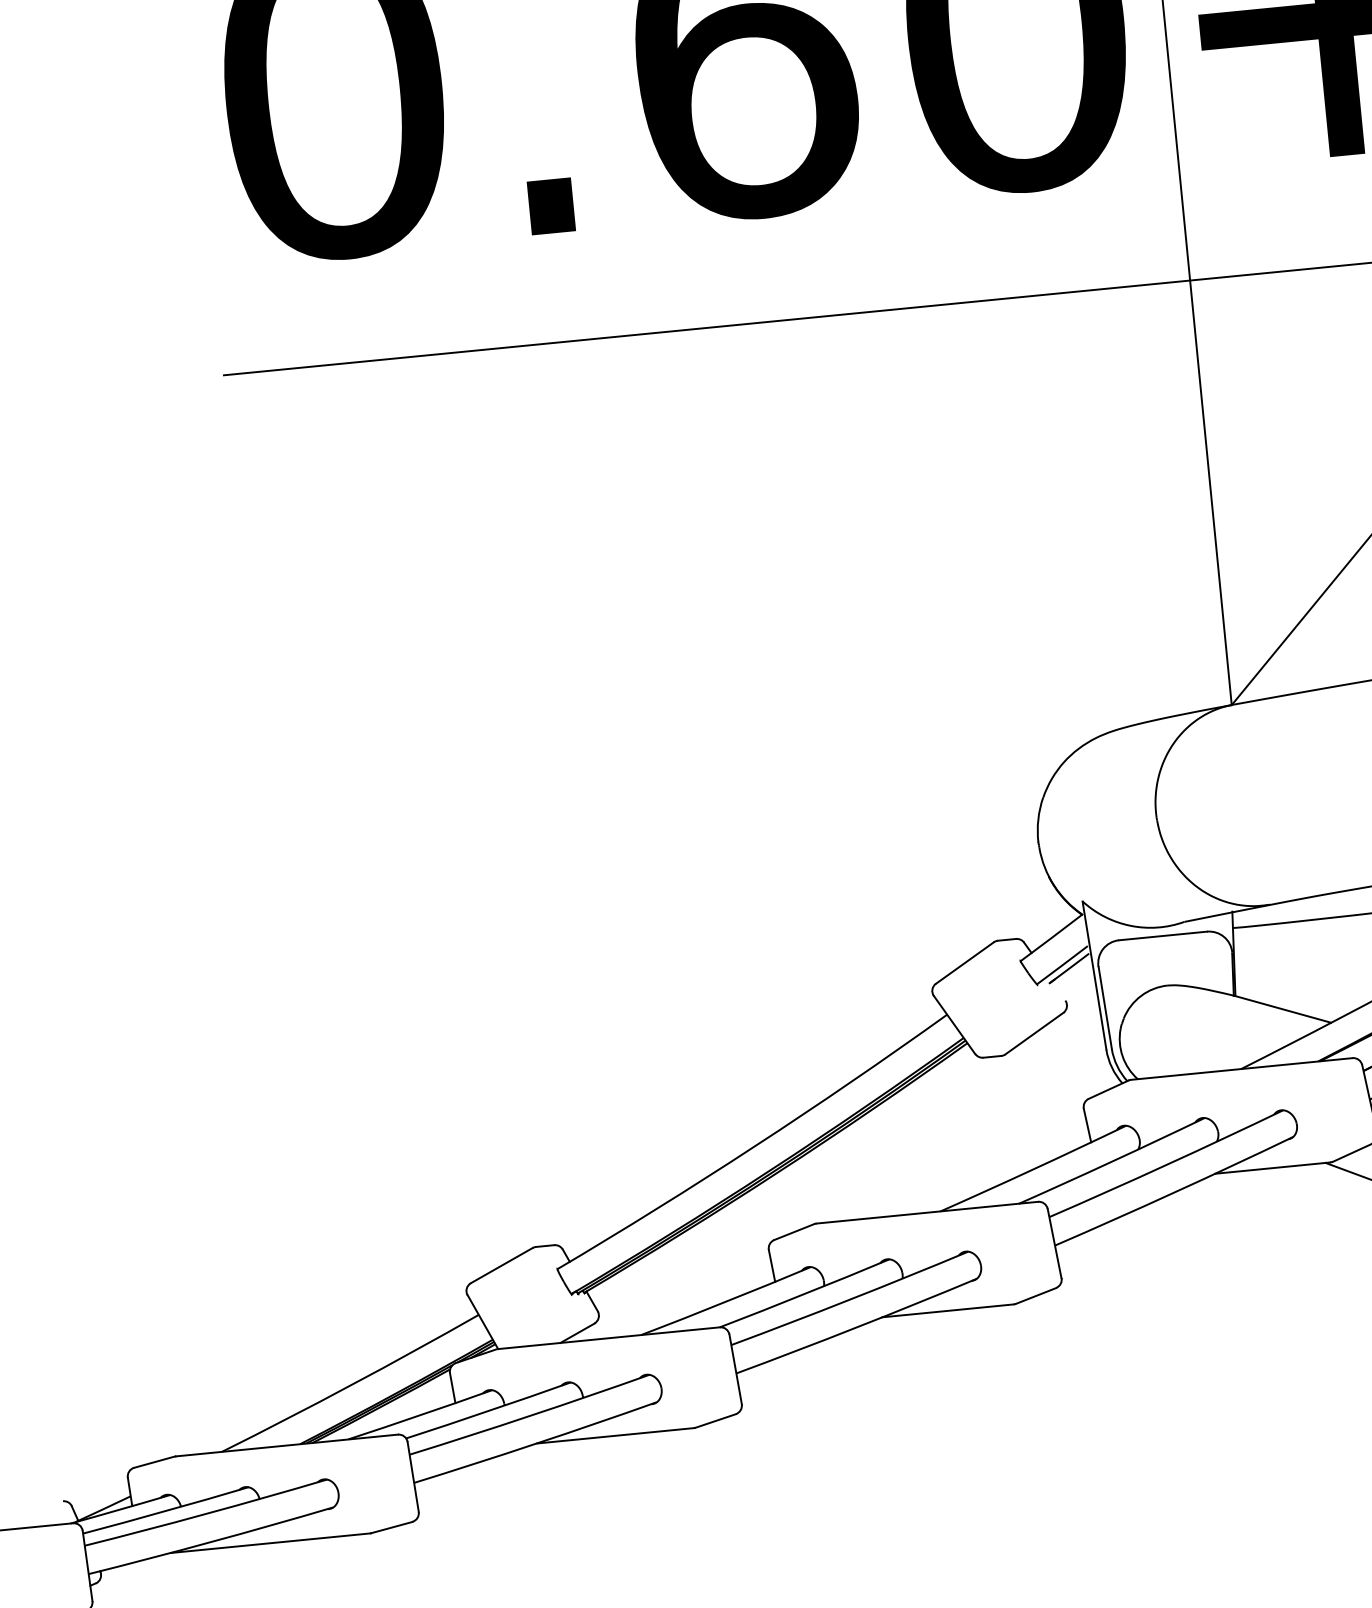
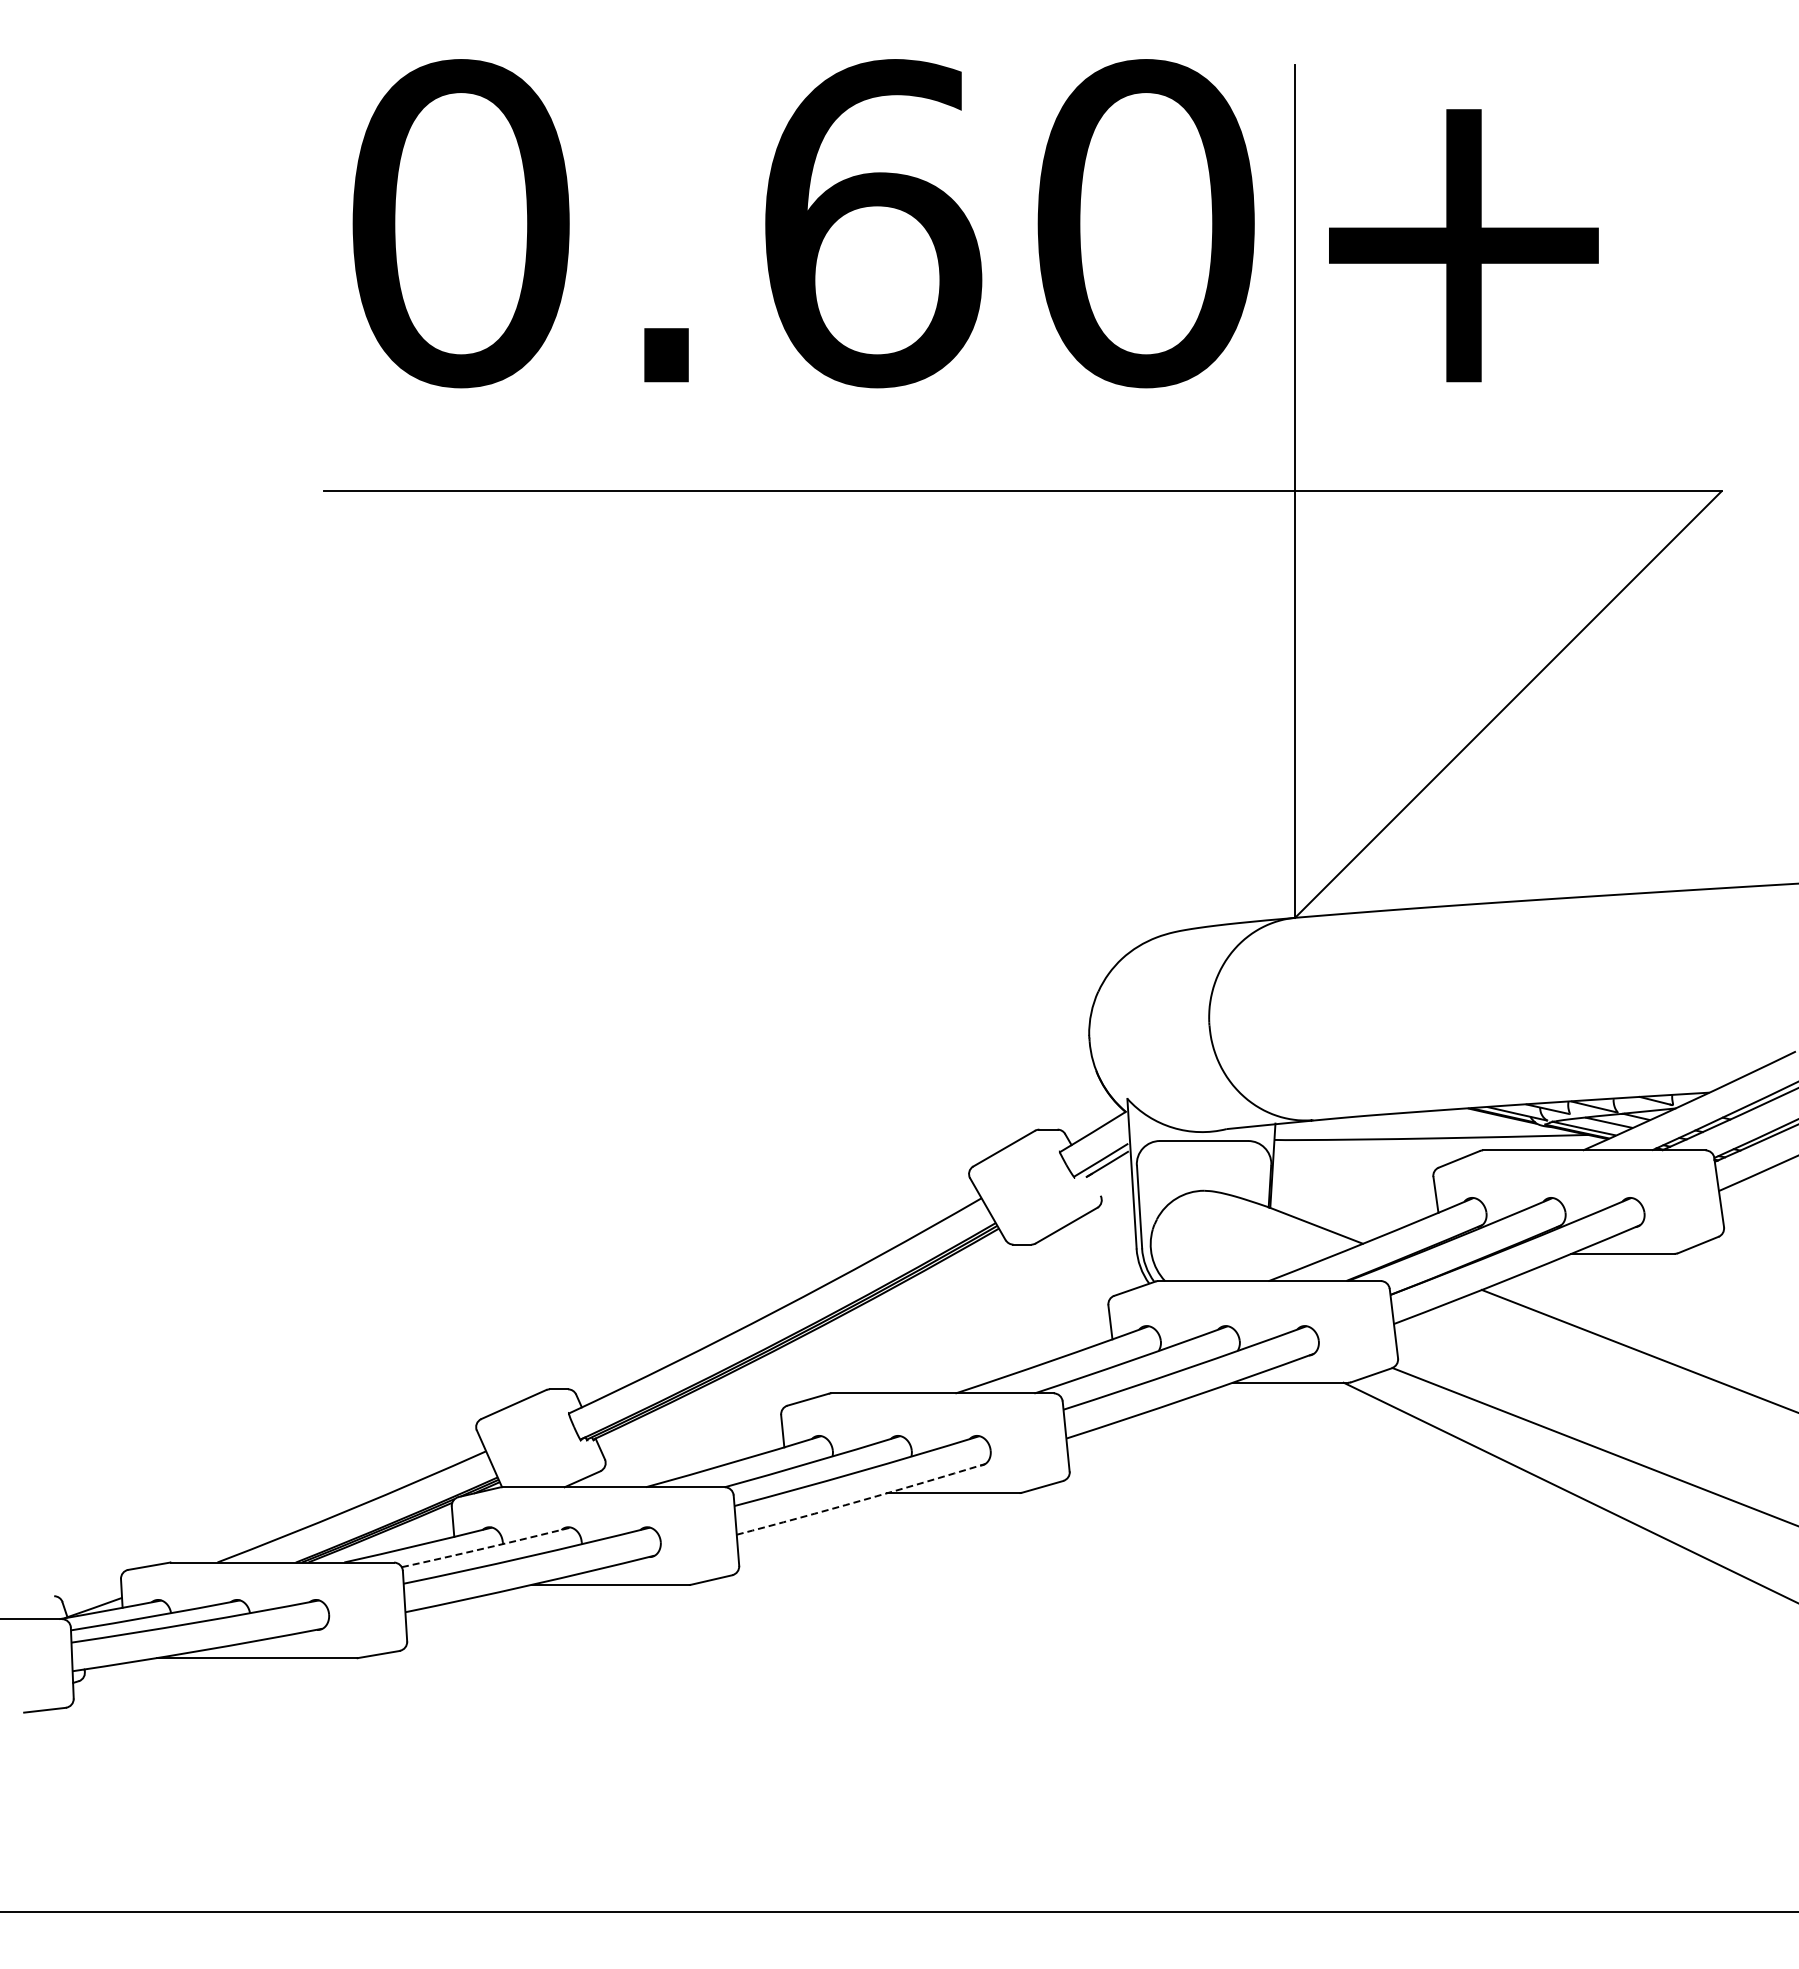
arc: (857, 1327) -> (861, 1500), solid -> dashed
arc: (488, 1410) -> (486, 1547), solid -> dashed

